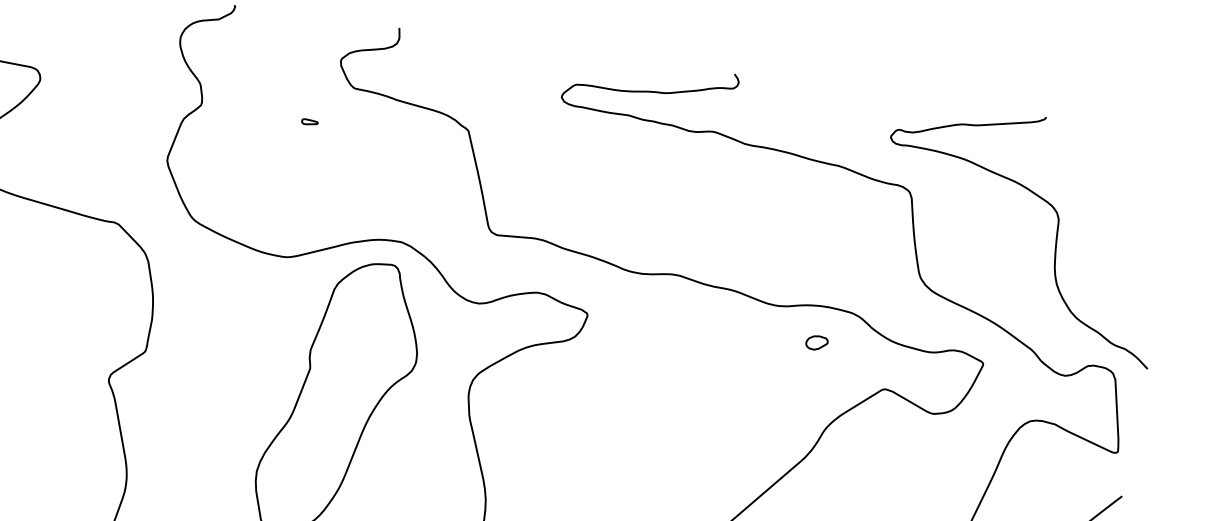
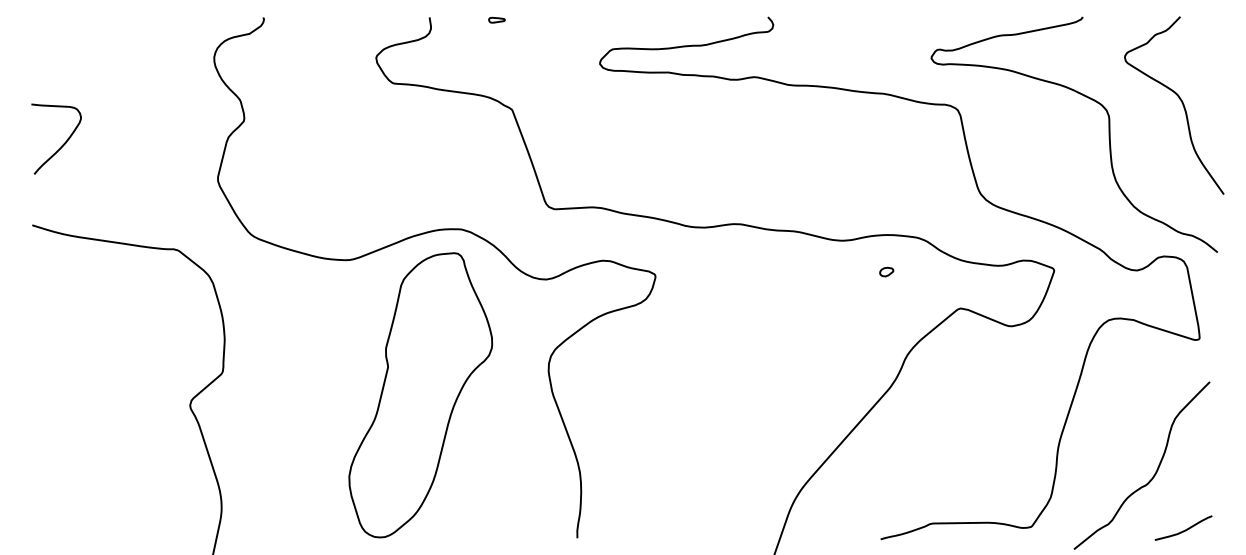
part: (309, 121) -> (496, 19), moved
curve: (1131, 214) -> (1180, 101), added
part: (816, 342) -> (886, 271), size x0.62

